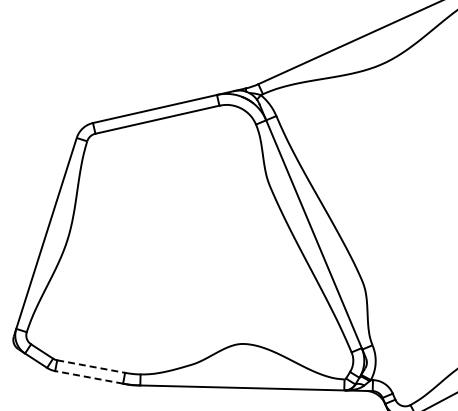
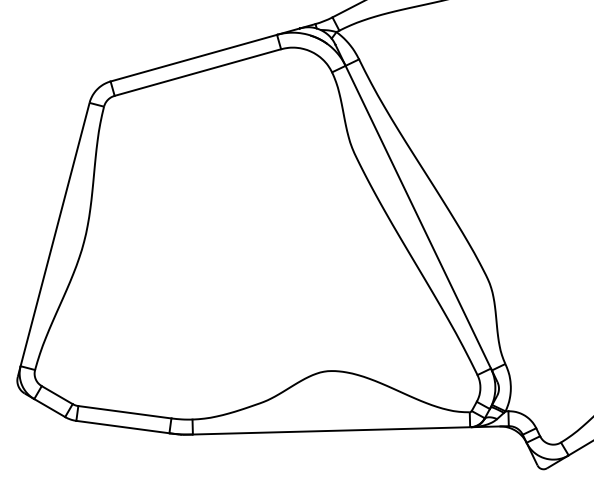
line: (91, 366) -> (125, 412), dashed -> solid
line: (89, 377) -> (123, 427), dashed -> solid

